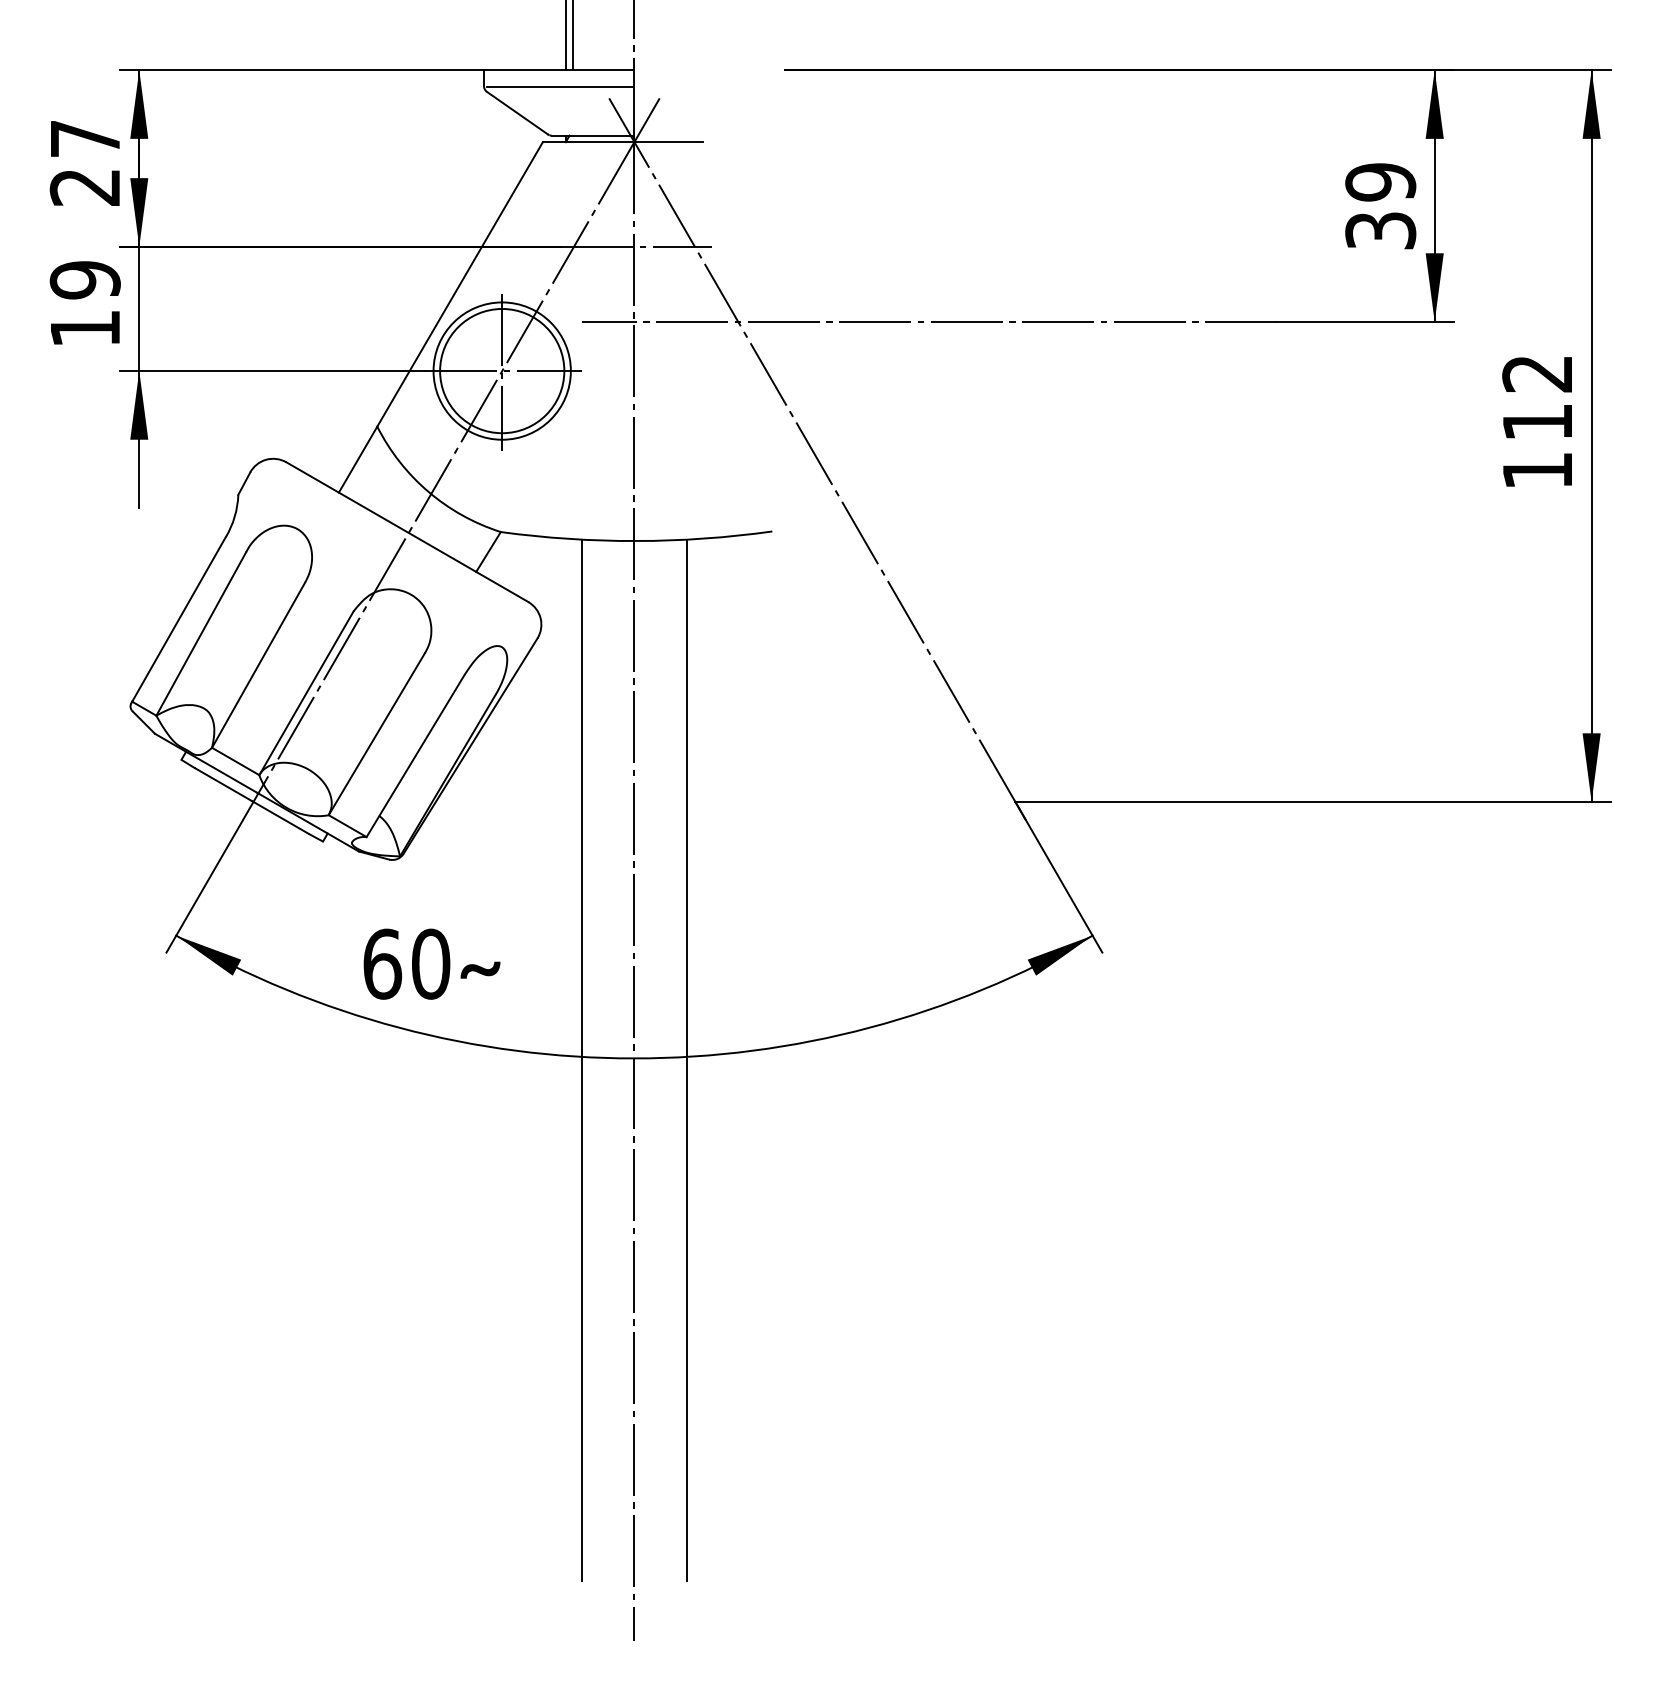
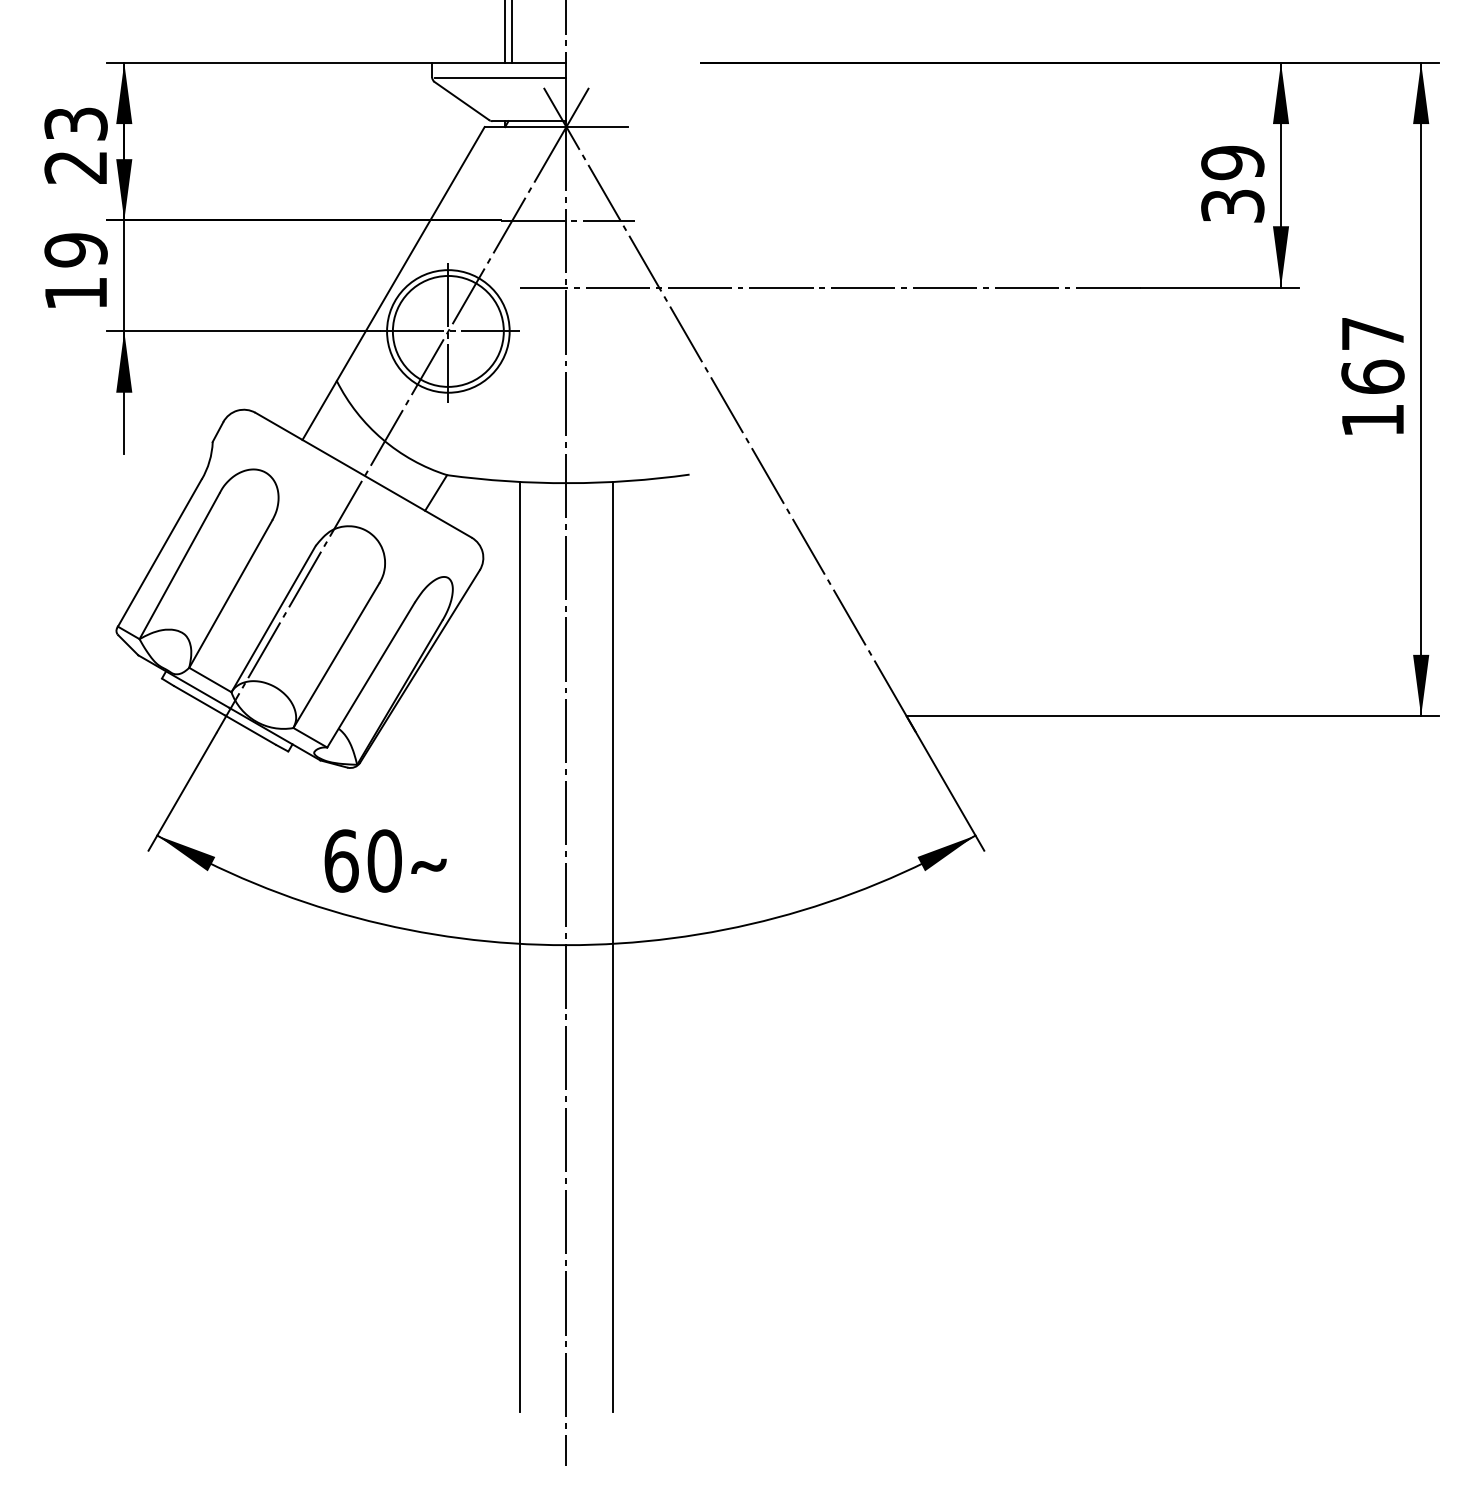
text: (84, 138) -> (75, 123), 27 -> 23
text: (1537, 398) -> (1372, 355), 112 -> 167

